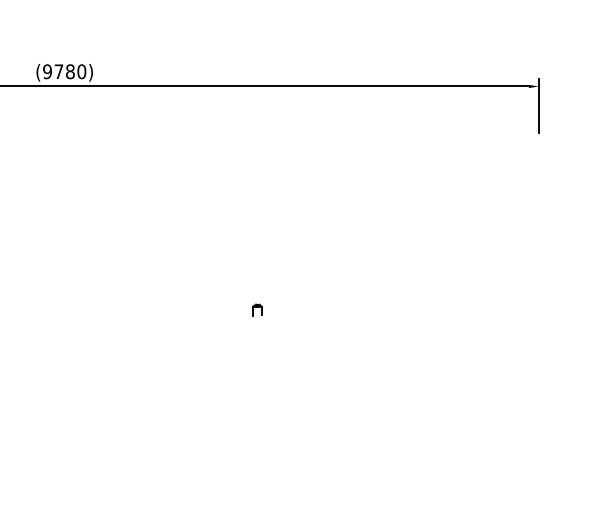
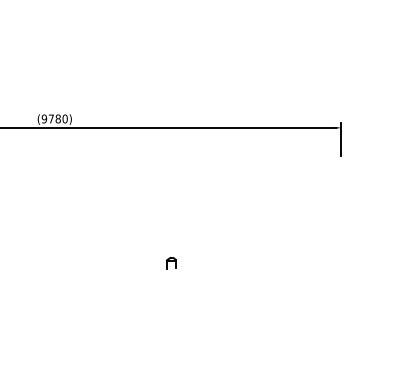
part: (255, 309) -> (170, 262), size x1.6

